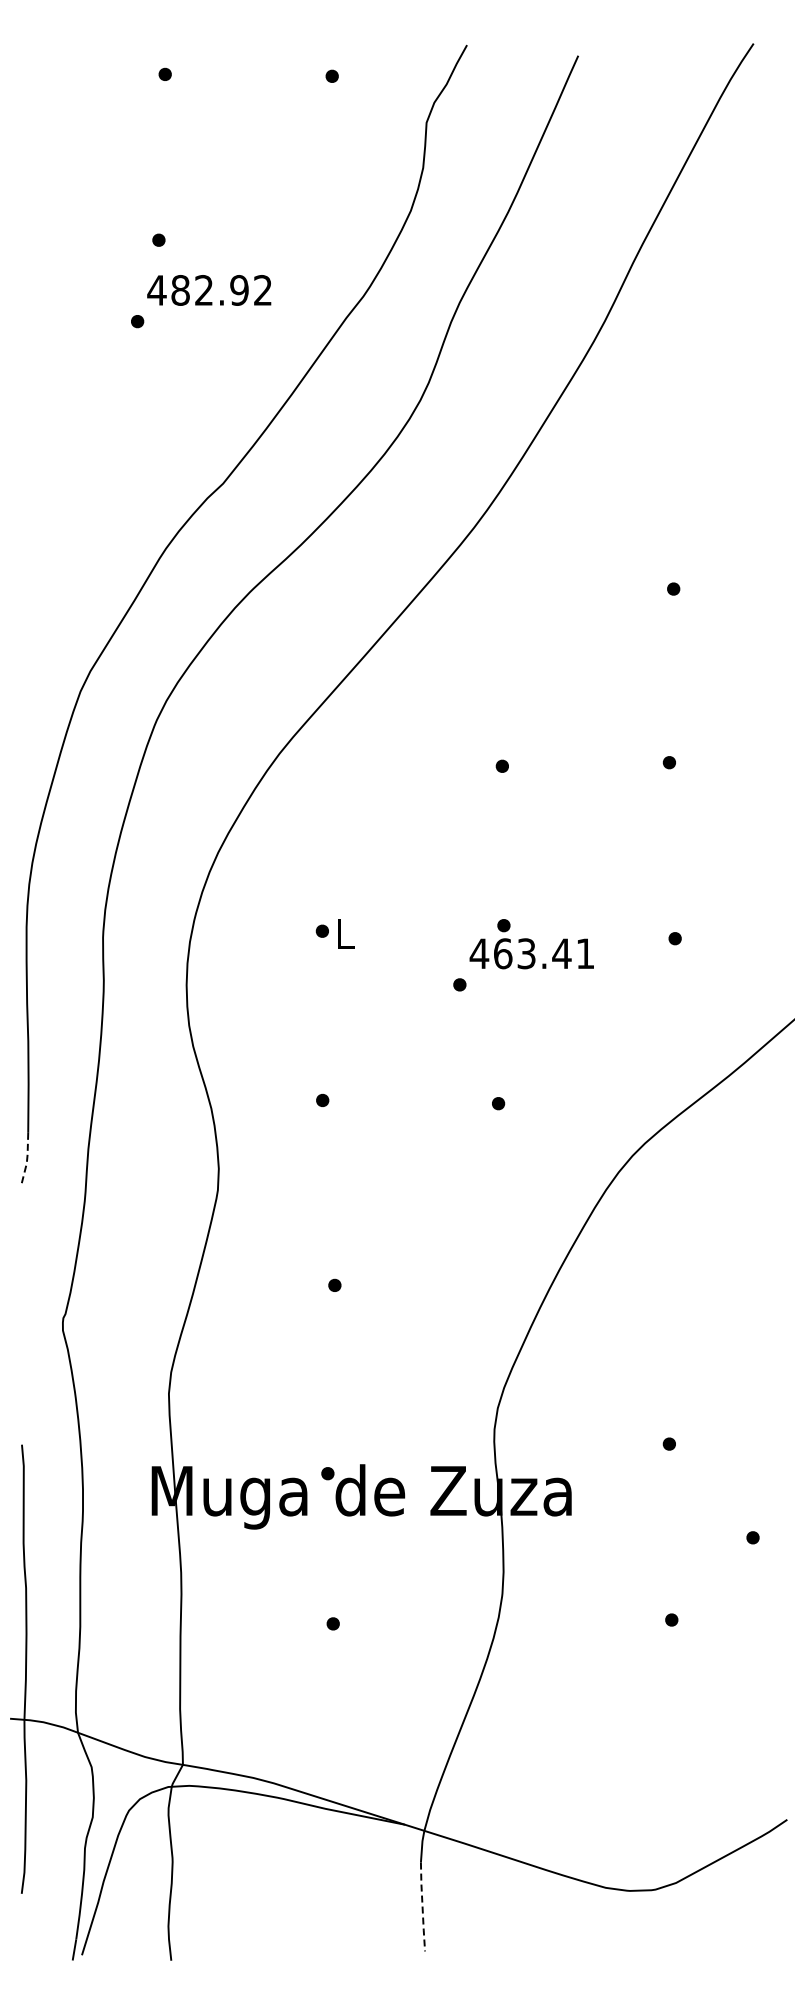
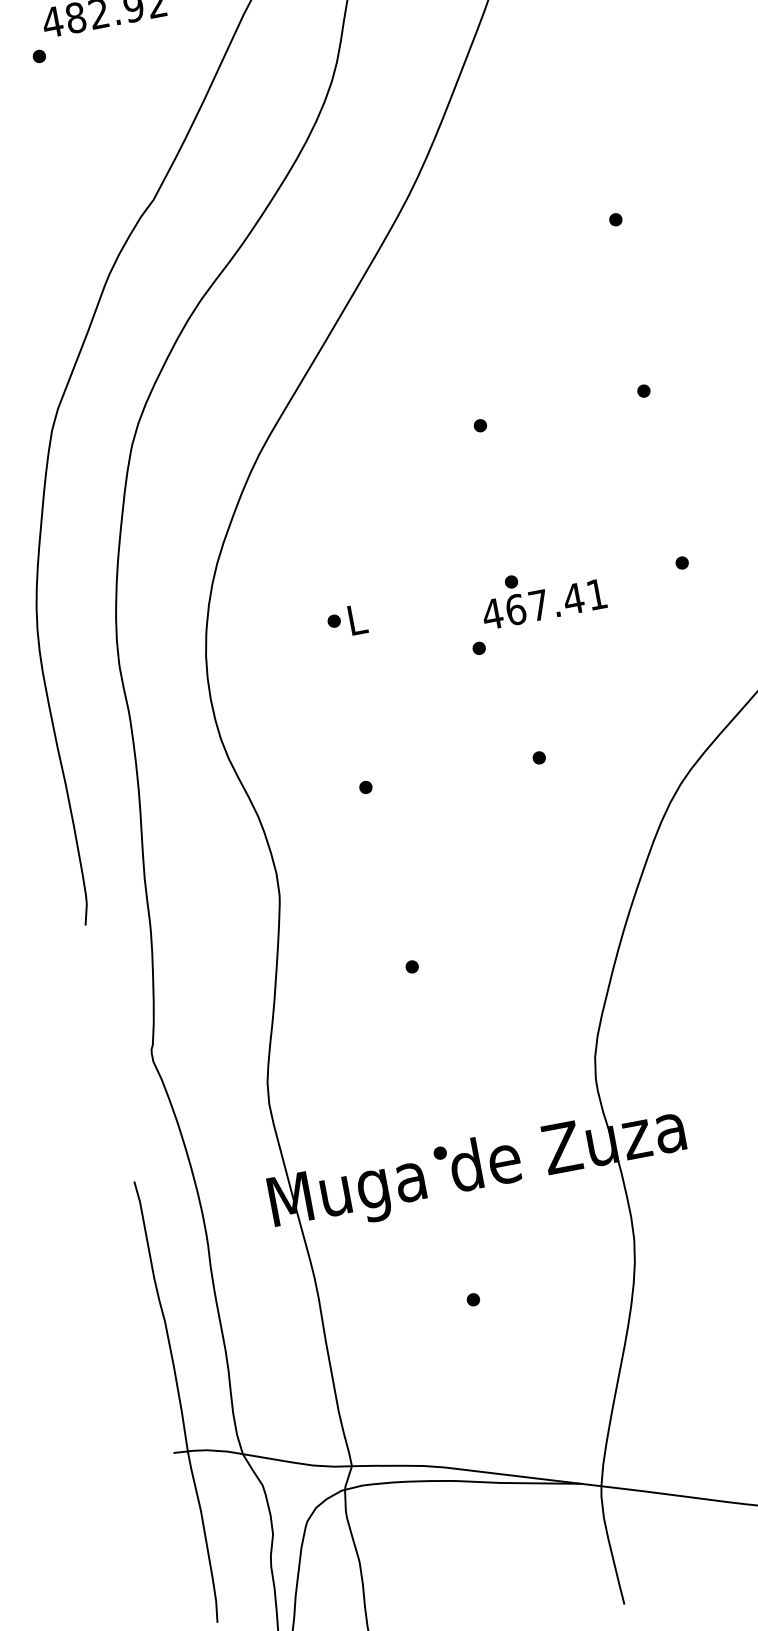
text: (526, 953) -> (538, 605), 463.41 -> 467.41
line: (27, 1158) -> (86, 899), dashed -> solid
line: (422, 1907) -> (613, 1561), dashed -> solid

